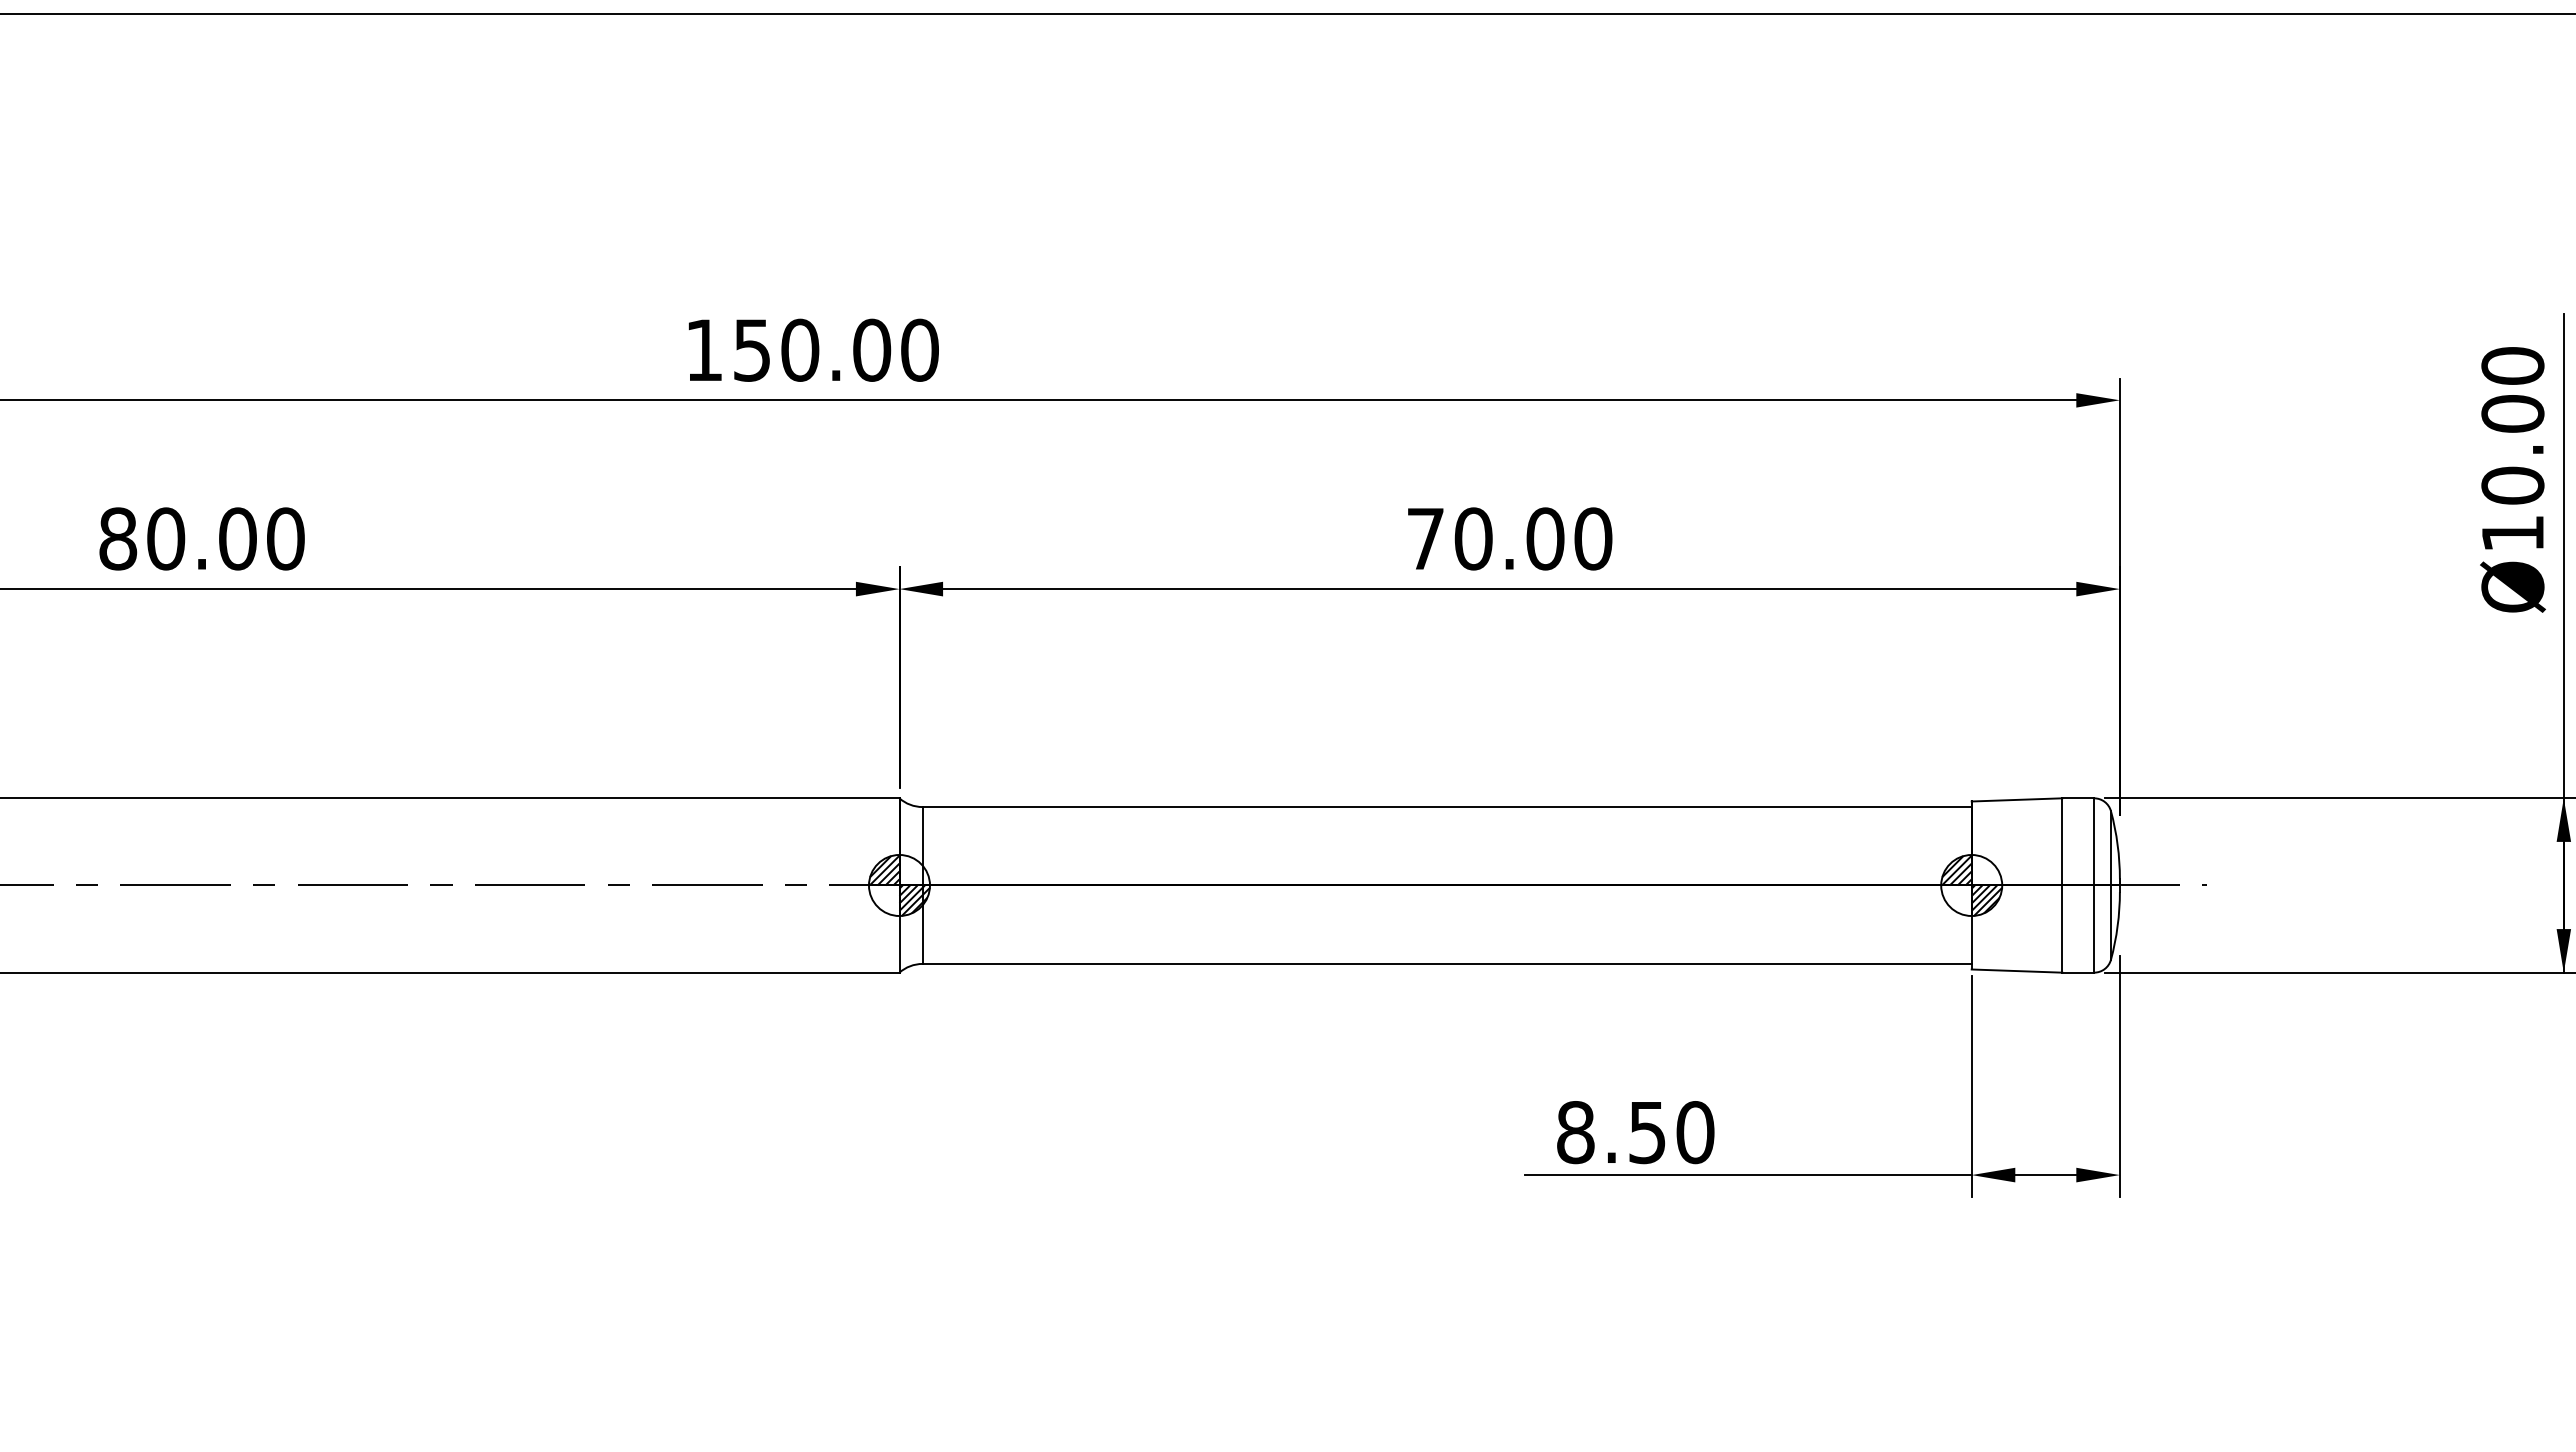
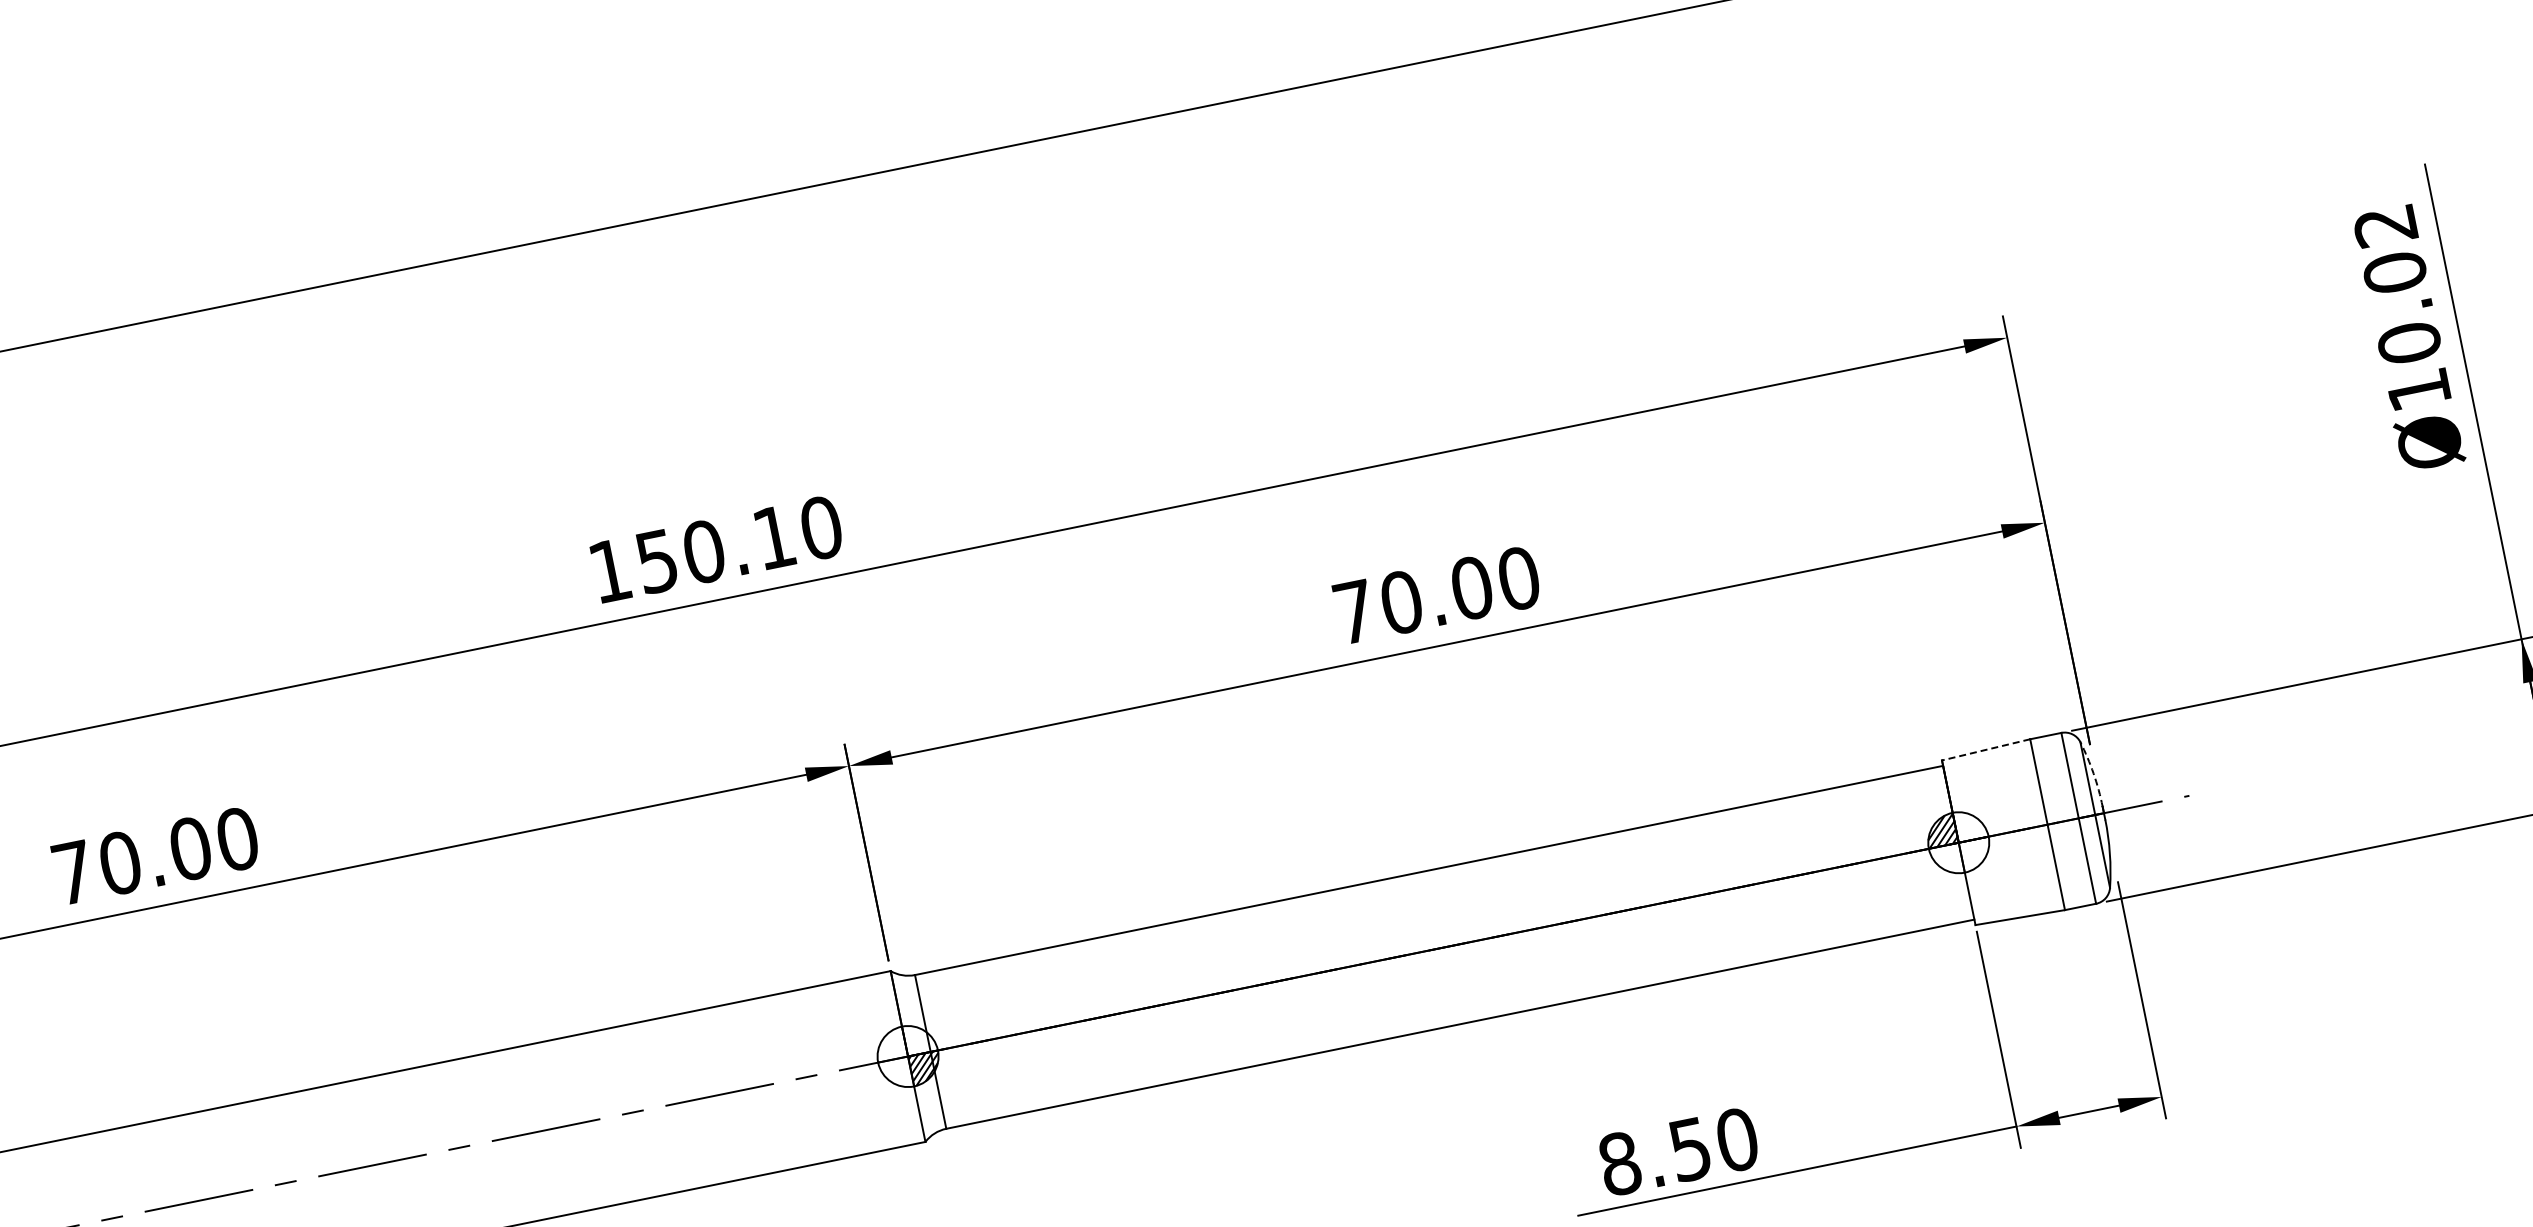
text: (872, 349) -> (774, 536), 150.00 -> 150.10
text: (2512, 365) -> (2385, 225), Ø10.00 -> Ø10.02
text: (118, 538) -> (73, 872), 80.00 -> 70.00
line: (2016, 799) -> (1985, 749), solid -> dashed
arc: (2117, 844) -> (2093, 773), solid -> dashed
hatch: (884, 870) -> (890, 1044), removed
hatch: (1986, 900) -> (1976, 854), removed

